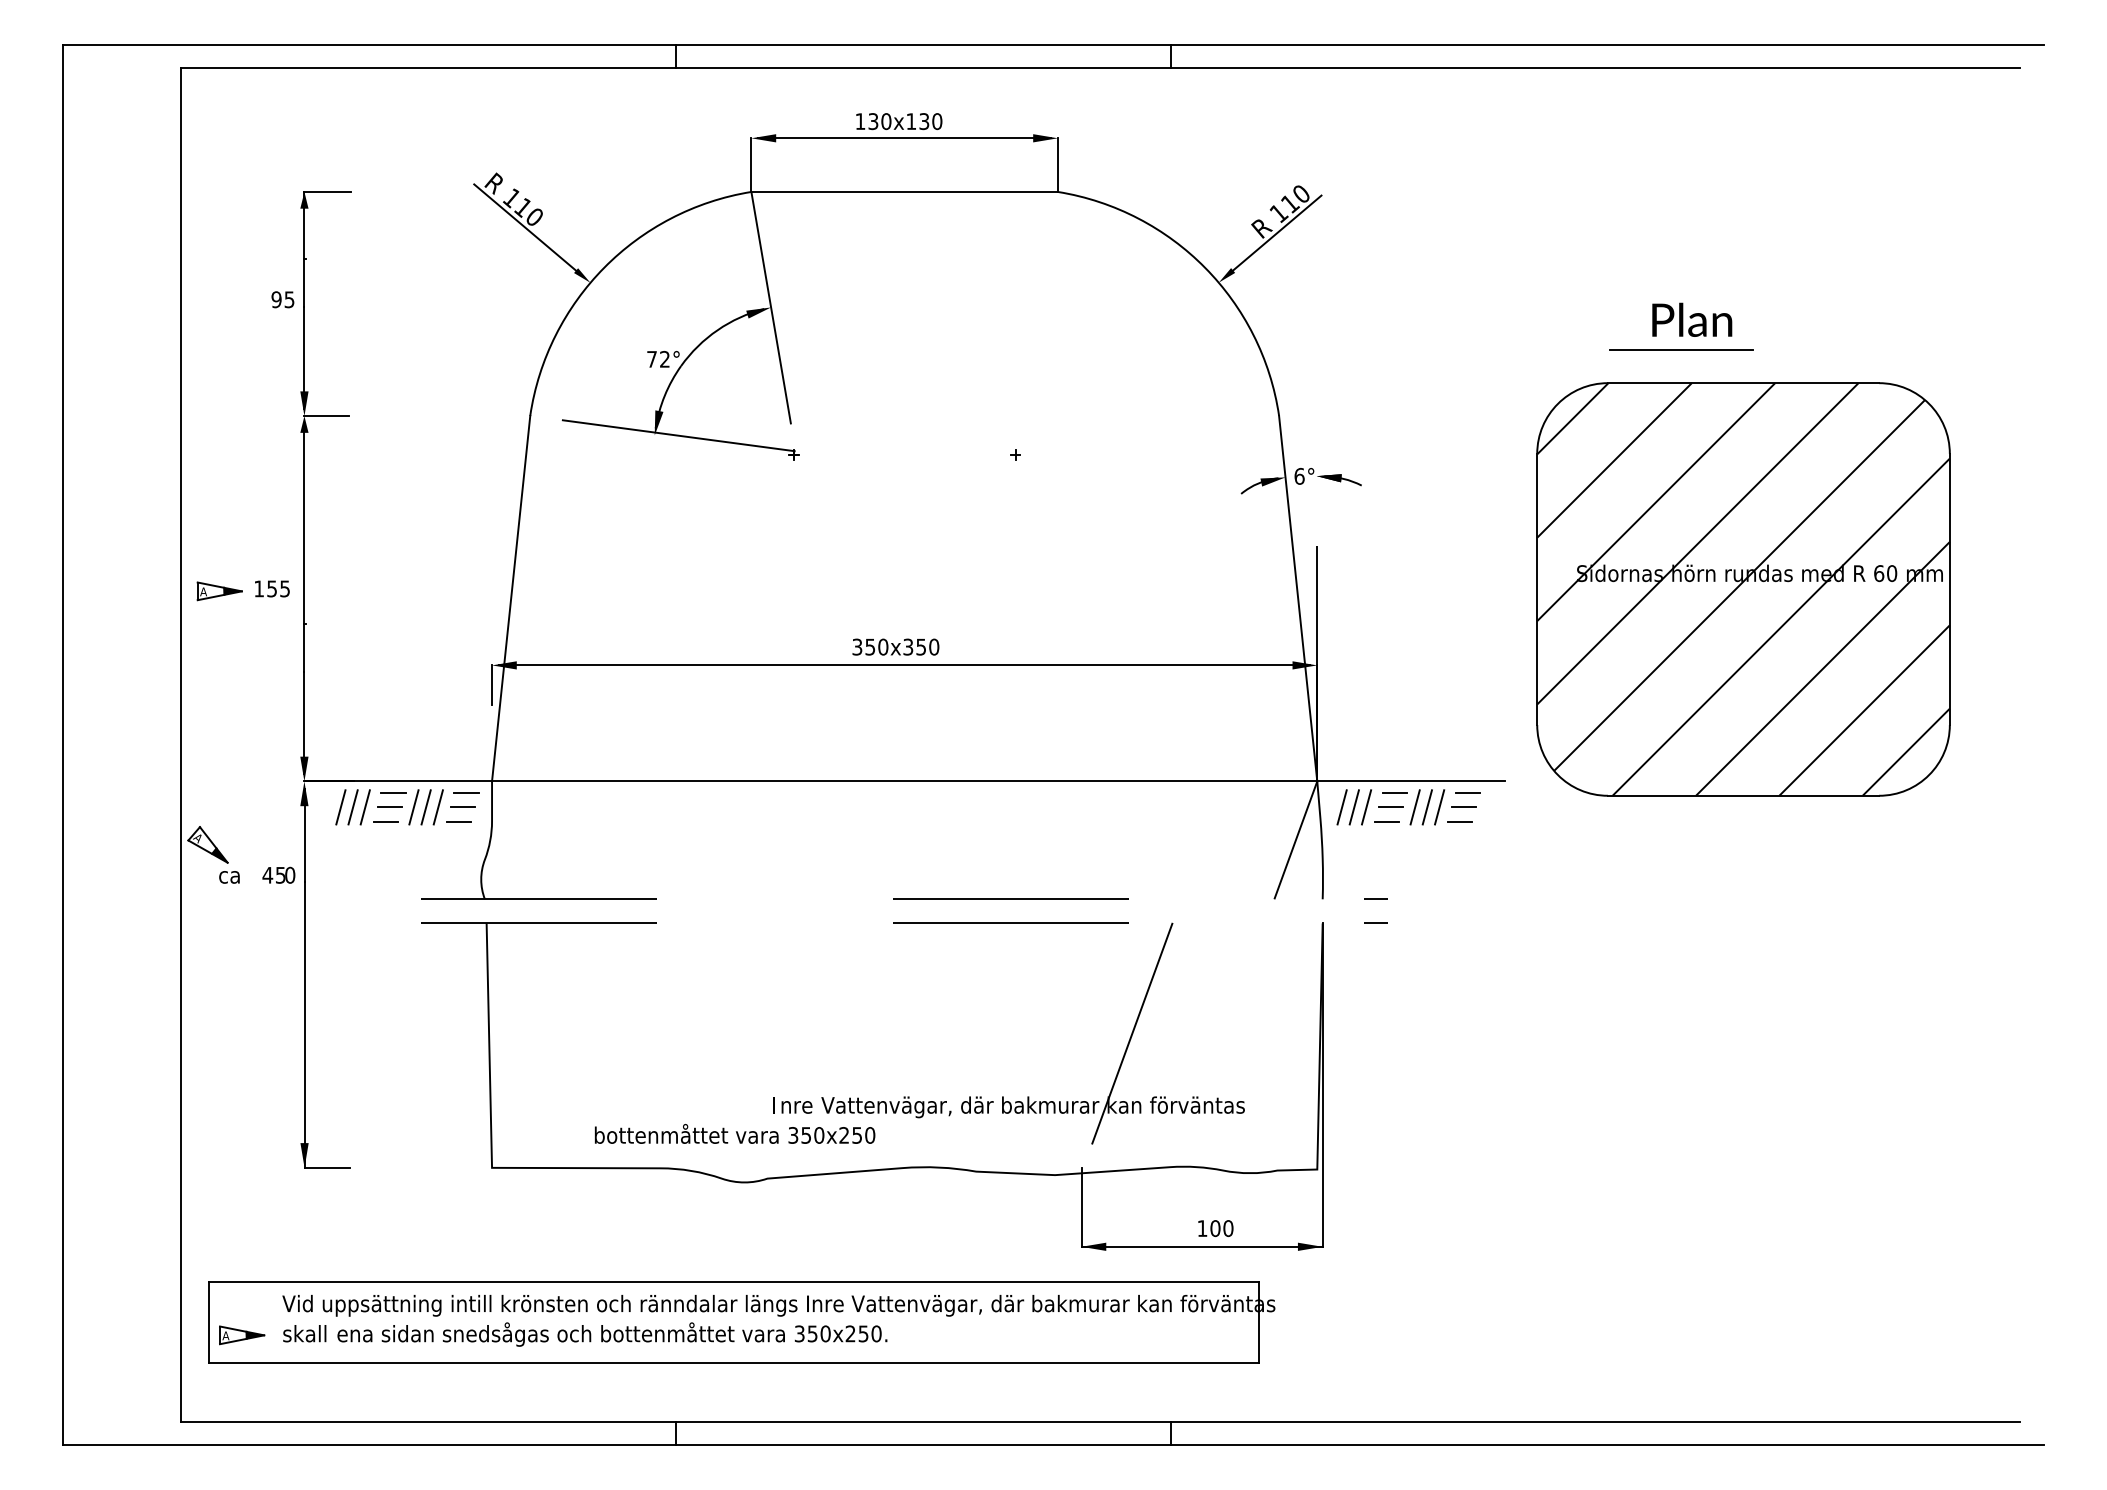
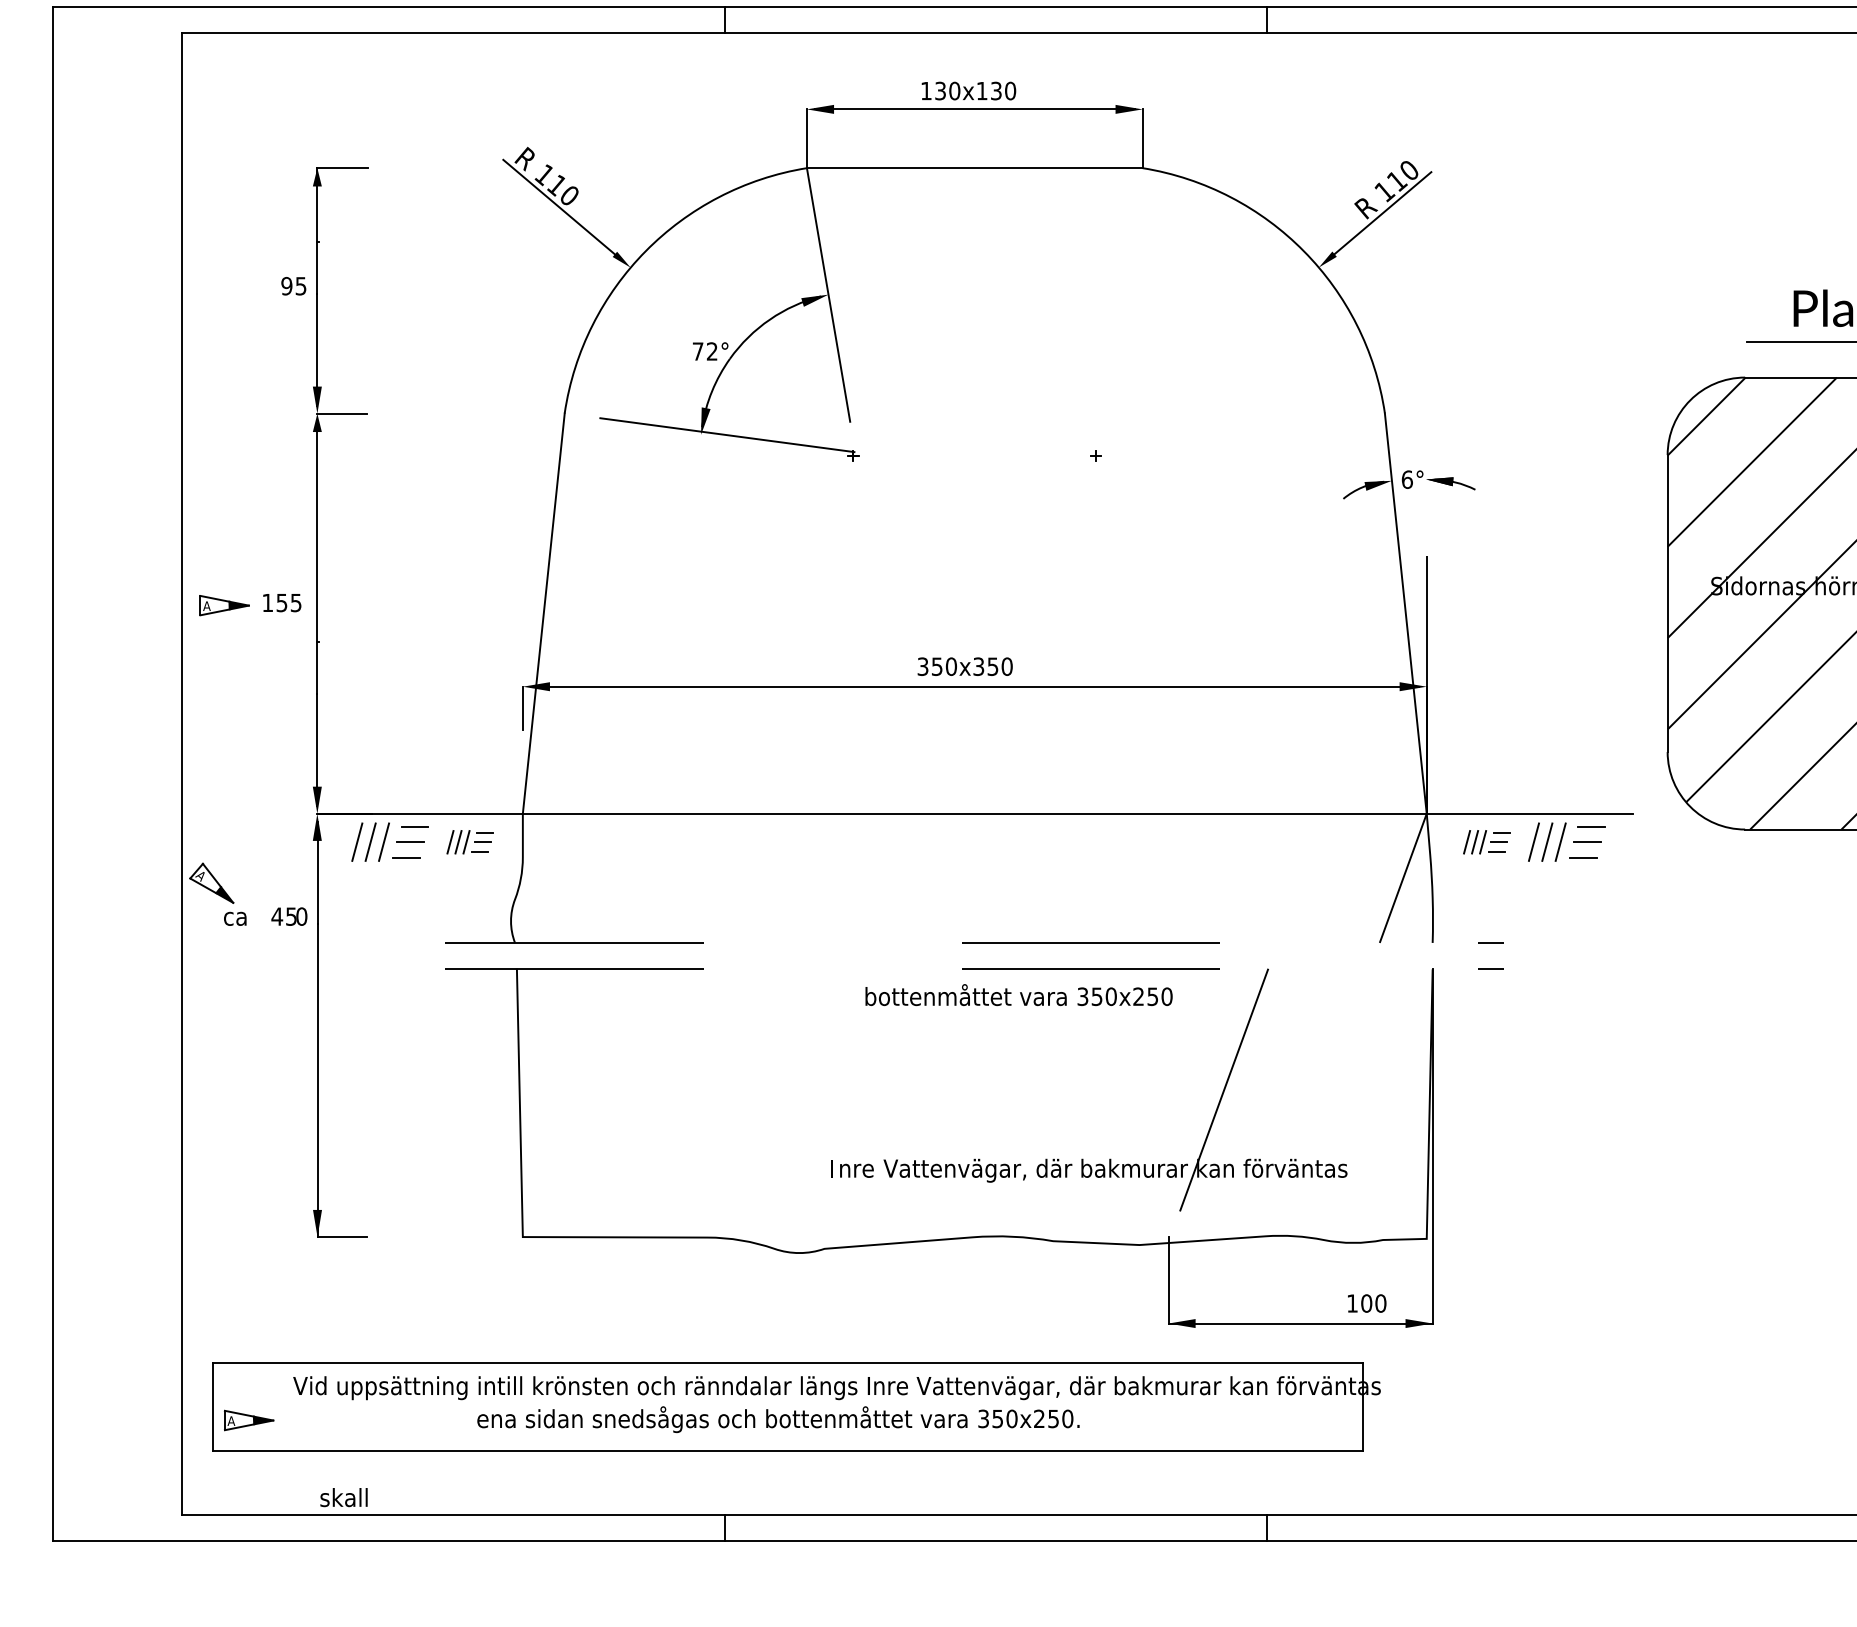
part: (443, 807) -> (469, 842), size x0.6
part: (1371, 807) -> (1486, 842), size x0.6
text: (735, 1133) -> (1019, 994), moved
text: (1215, 1228) -> (1366, 1303), moved
text: (304, 1333) -> (343, 1497), moved
text: (612, 1334) -> (778, 1419), moved

